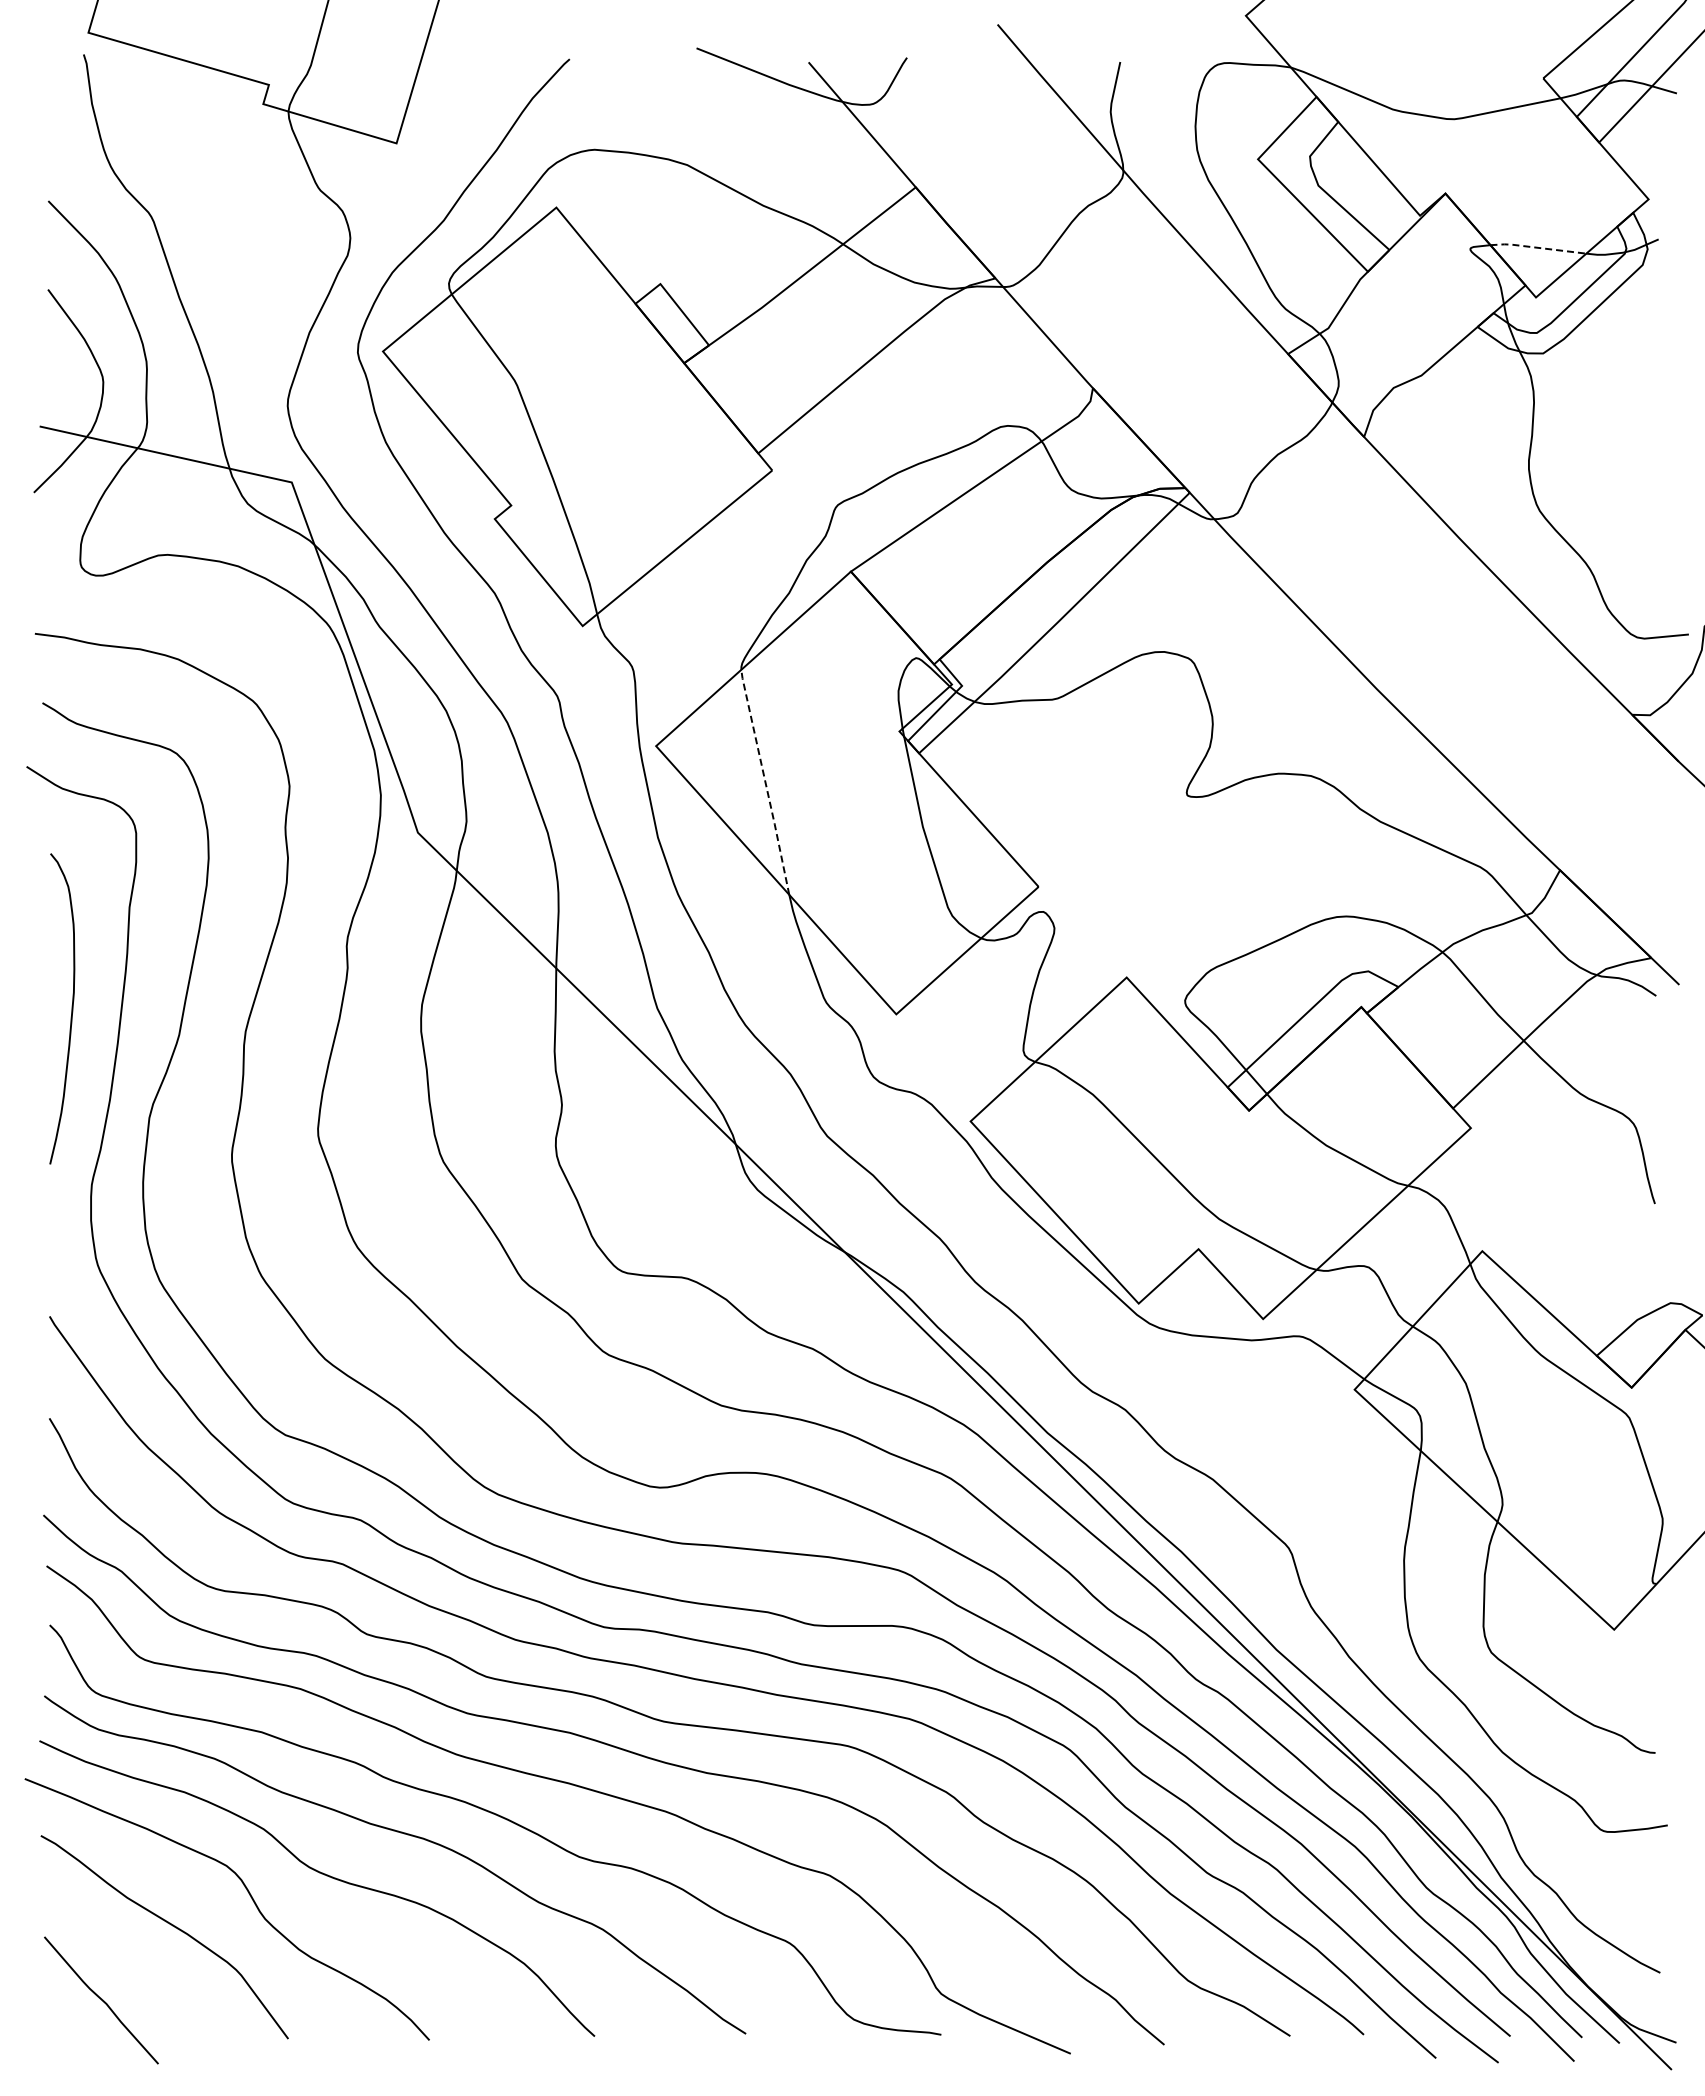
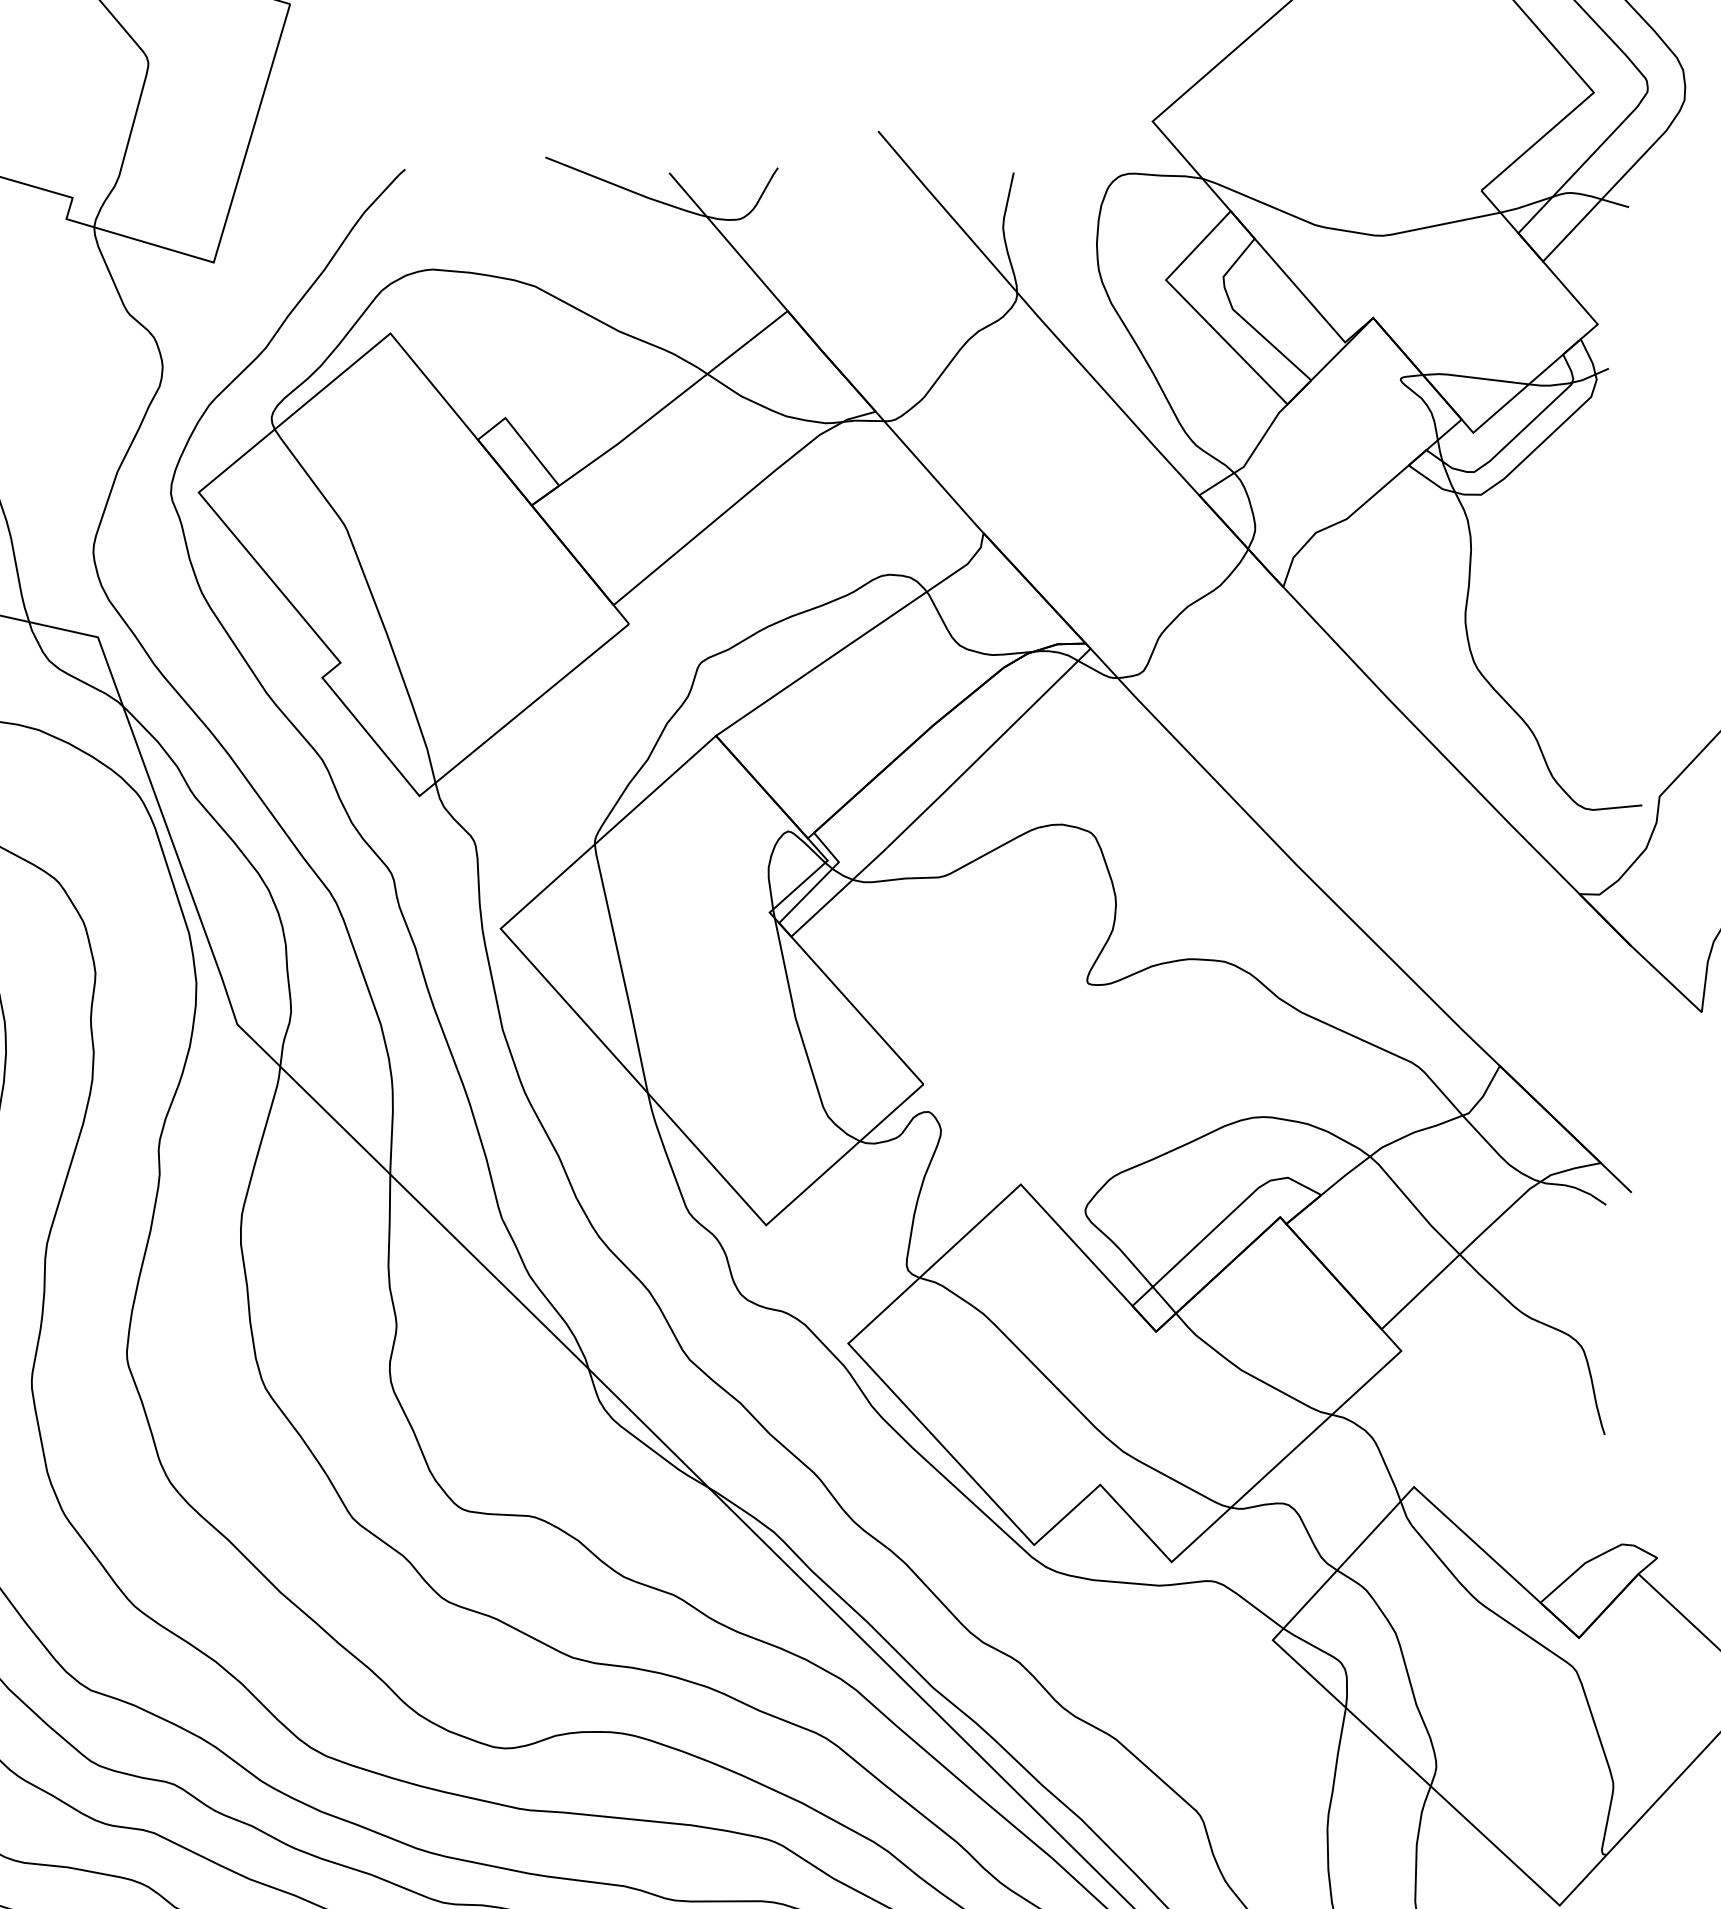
line: (1537, 247) -> (1474, 377), dashed -> solid
line: (765, 782) -> (621, 968), dashed -> solid

